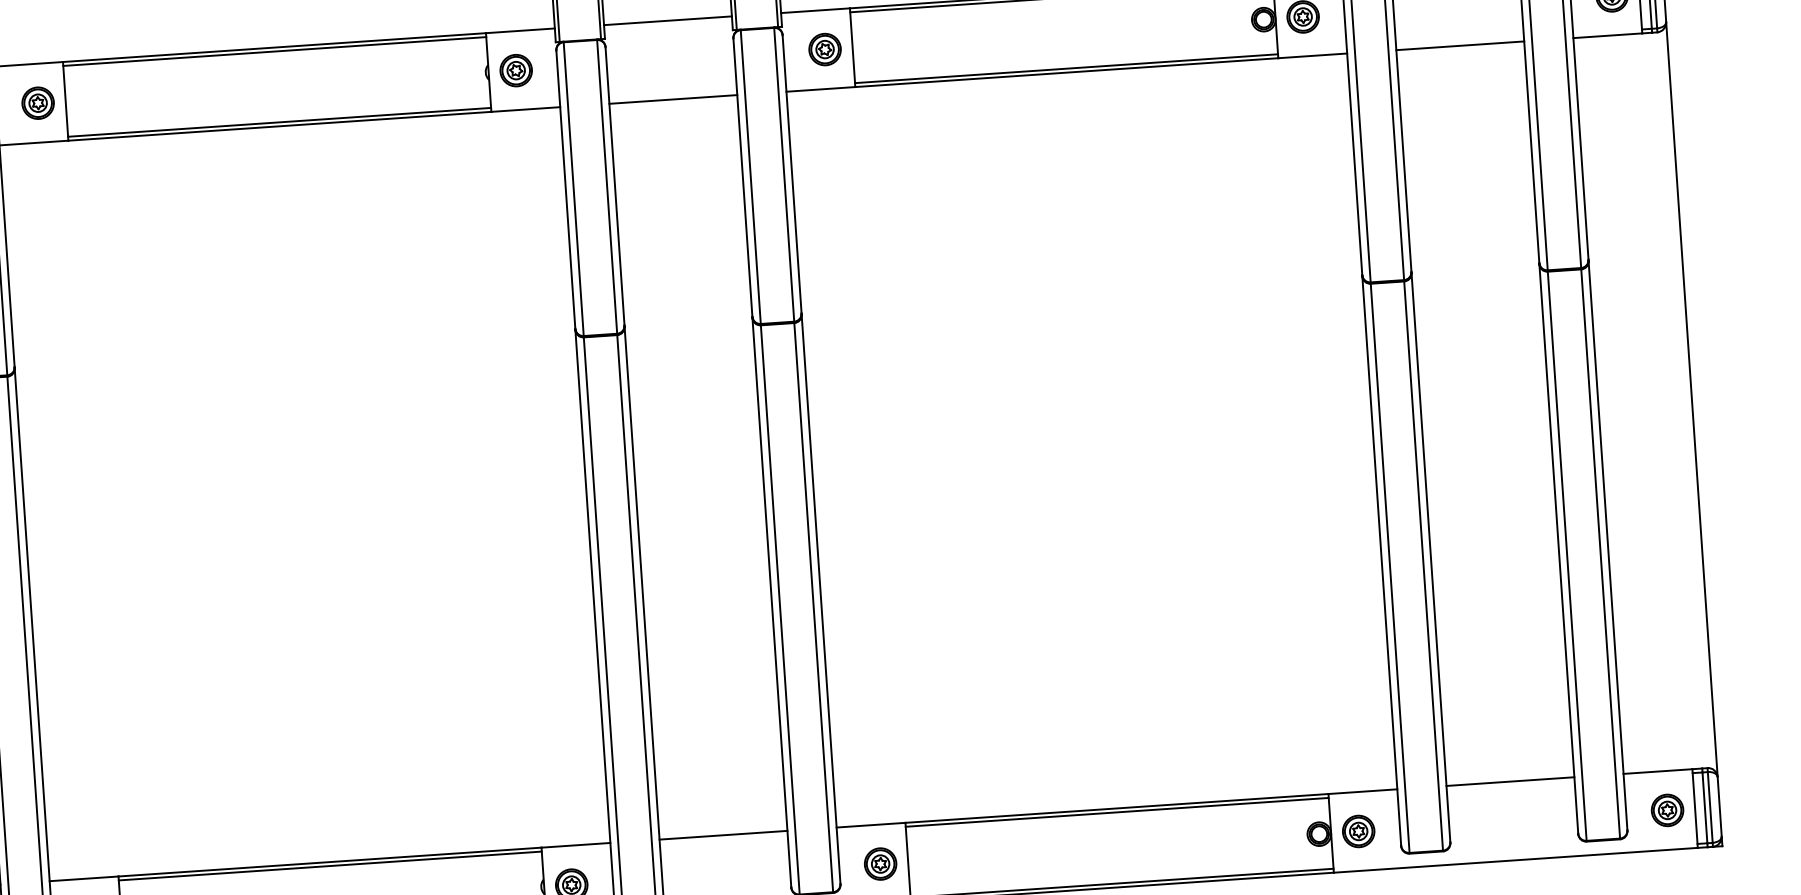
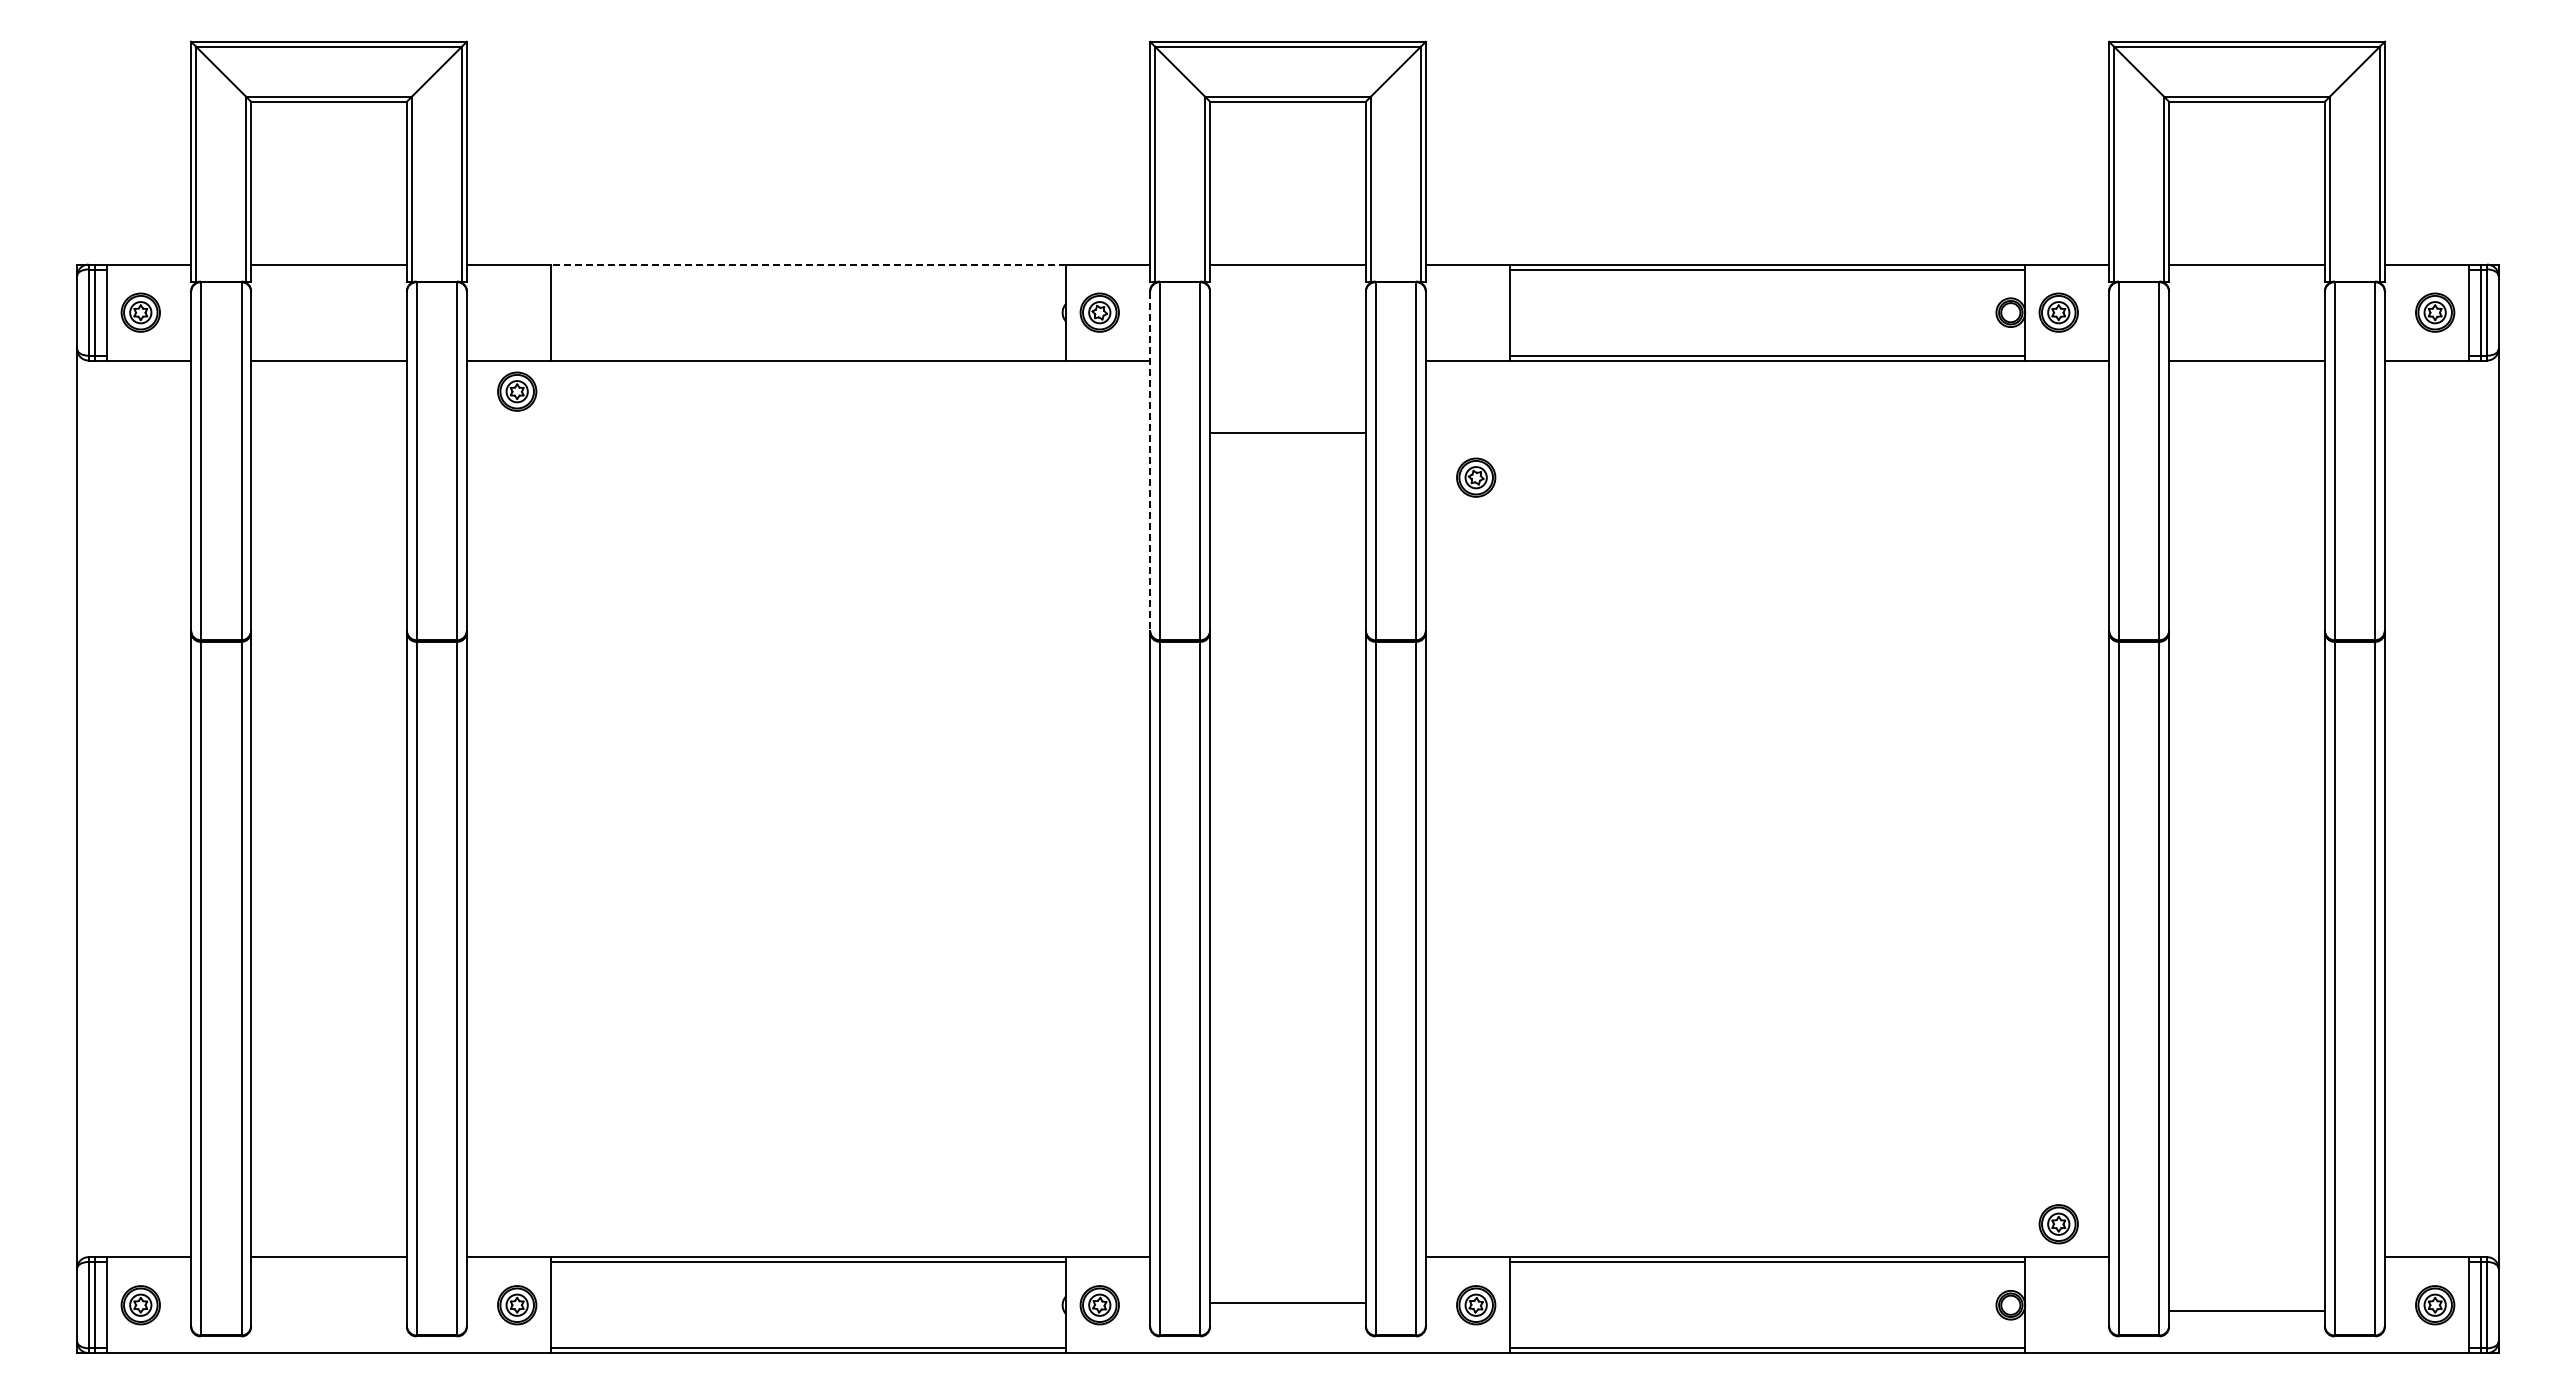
line: (274, 47) -> (808, 264), solid -> dashed
part: (825, 49) -> (1476, 477), moved
line: (274, 51) -> (808, 269), removed
line: (672, 99) -> (1287, 432), moved
part: (38, 103) -> (517, 391), moved
line: (279, 122) -> (808, 355), removed
line: (566, 189) -> (1150, 461), solid -> dashed
line: (1510, 781) -> (2246, 1311), moved
part: (1358, 831) -> (2058, 1224), moved
line: (723, 835) -> (1287, 1303), moved

